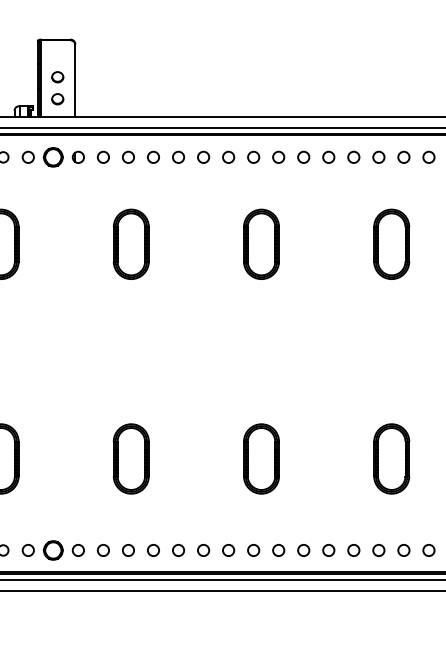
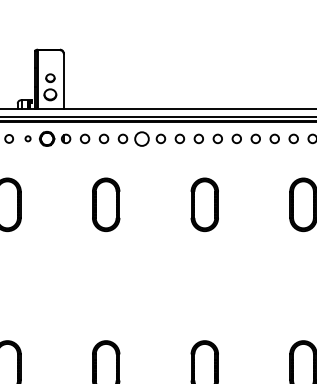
part: (57, 99) -> (50, 95), size x1.4
circle: (27, 156) -> (27, 138), size x0.6
circle: (178, 156) -> (141, 138), size x1.6

